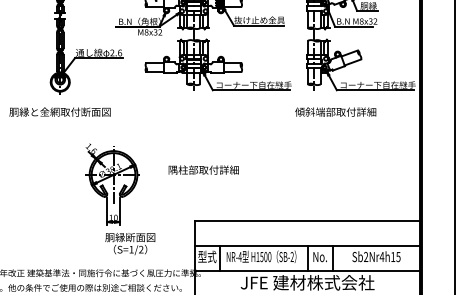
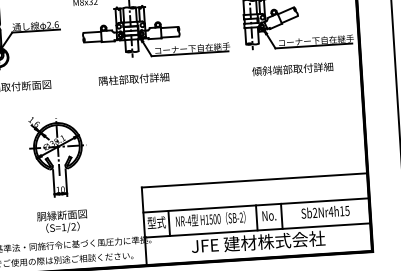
text: (335, 111) -> (292, 68), moved
text: (203, 169) -> (133, 78), moved
text: (130, 244) -> (62, 222), moved

